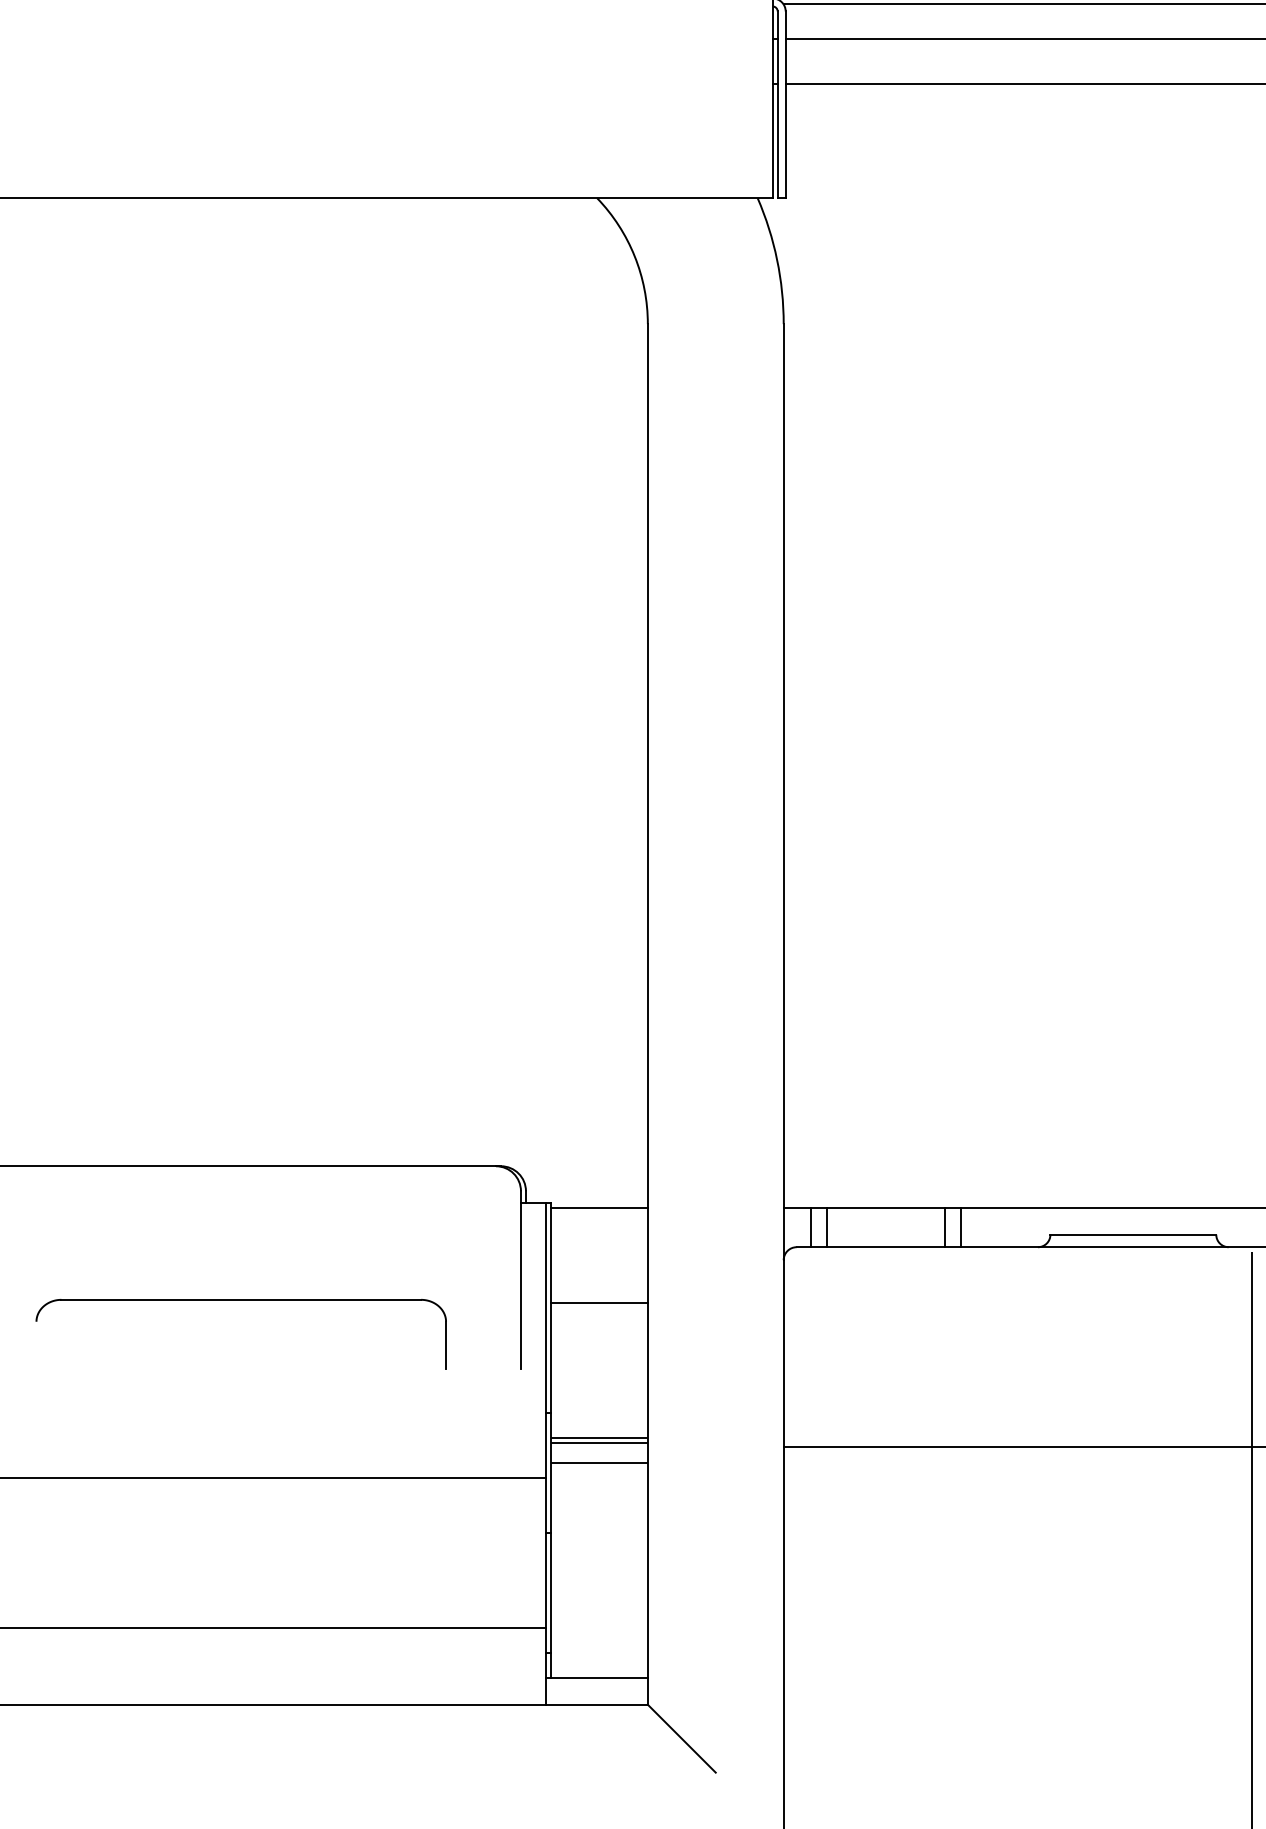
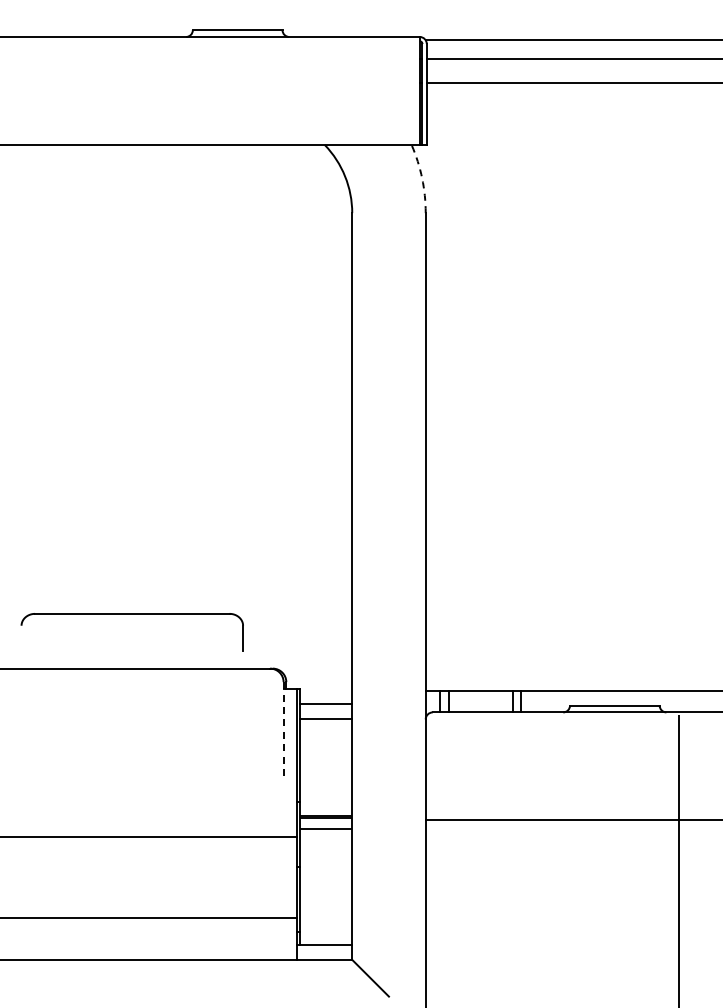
arc: (777, 260) -> (422, 178), solid -> dashed
line: (598, 1208) -> (325, 719), moved
line: (520, 1280) -> (283, 730), solid -> dashed
part: (239, 1300) -> (131, 614), moved
line: (598, 1302) -> (325, 703), moved

